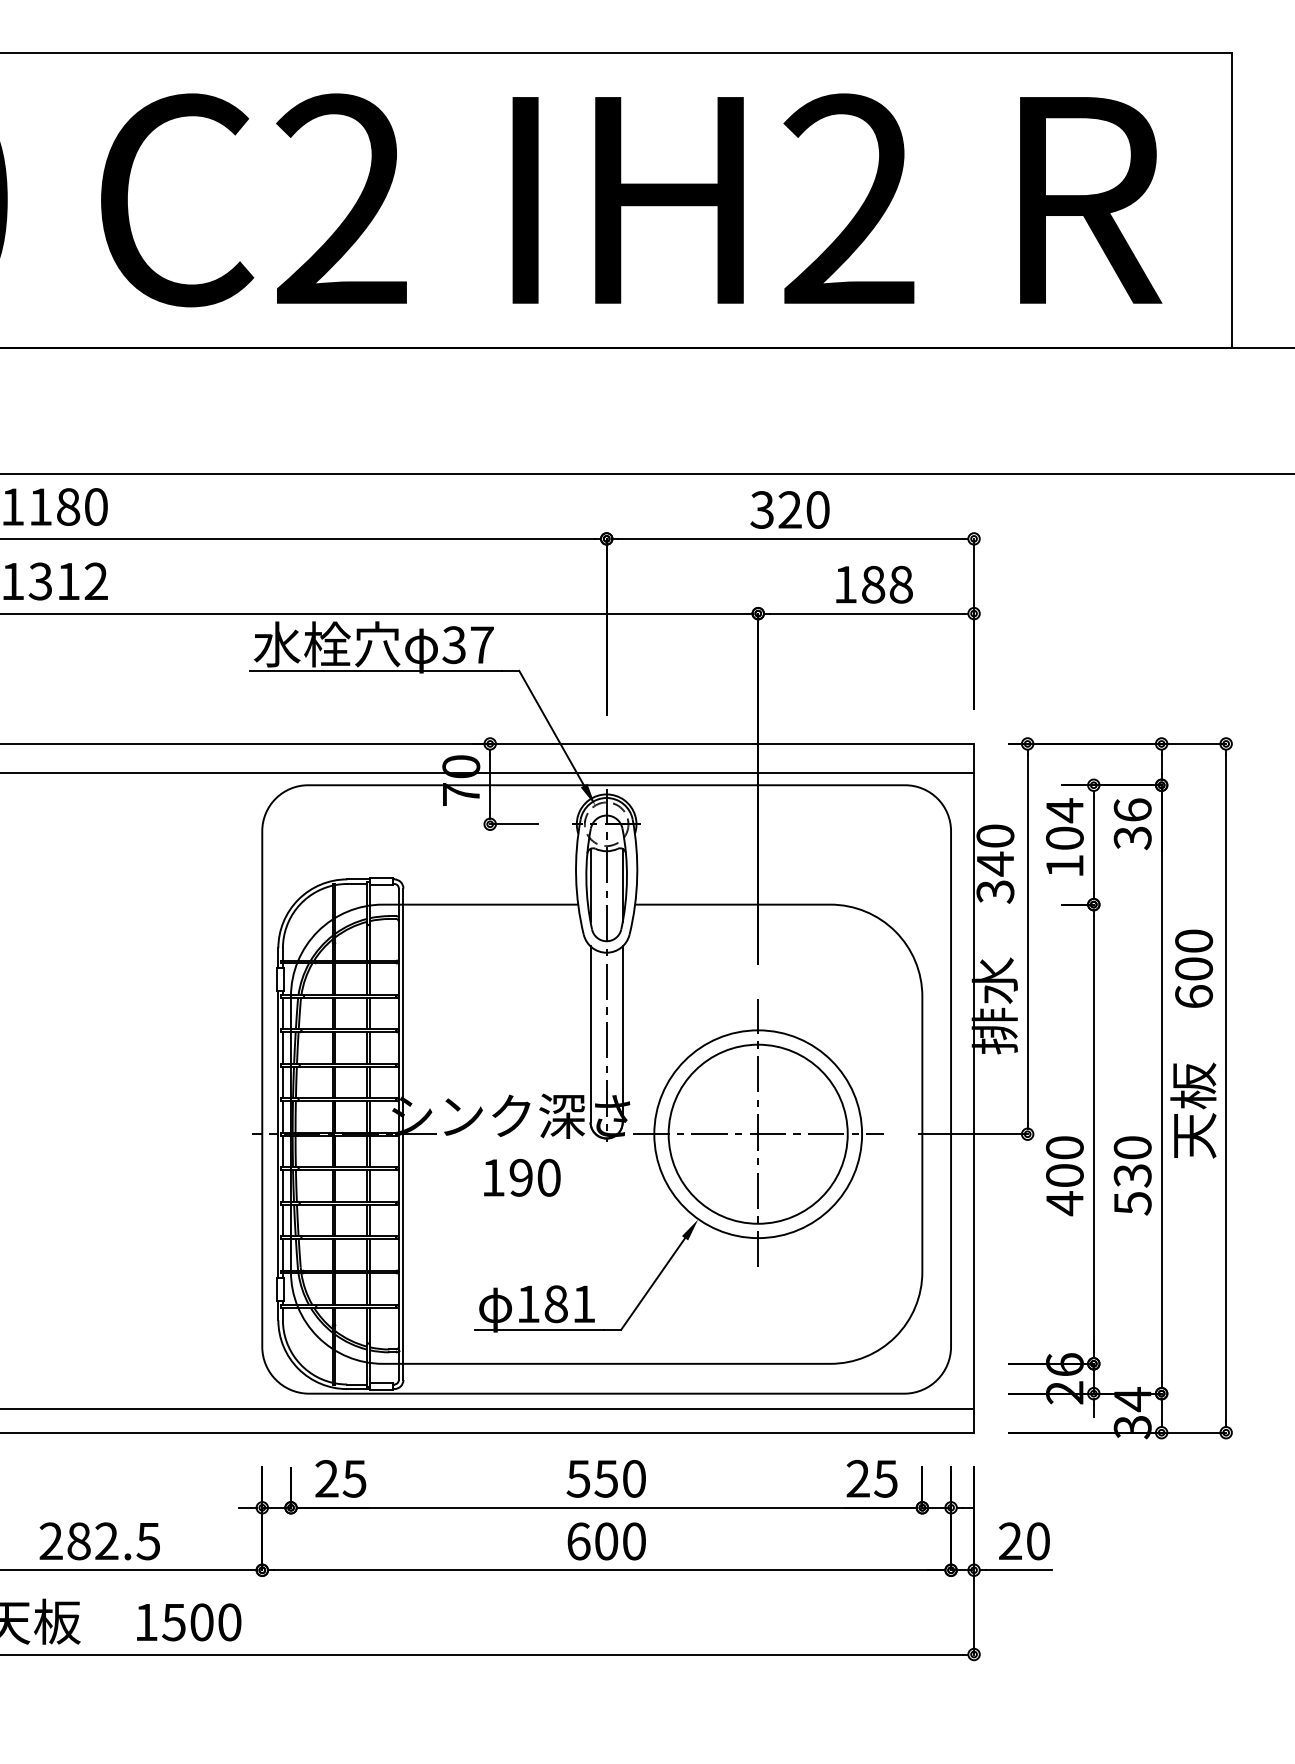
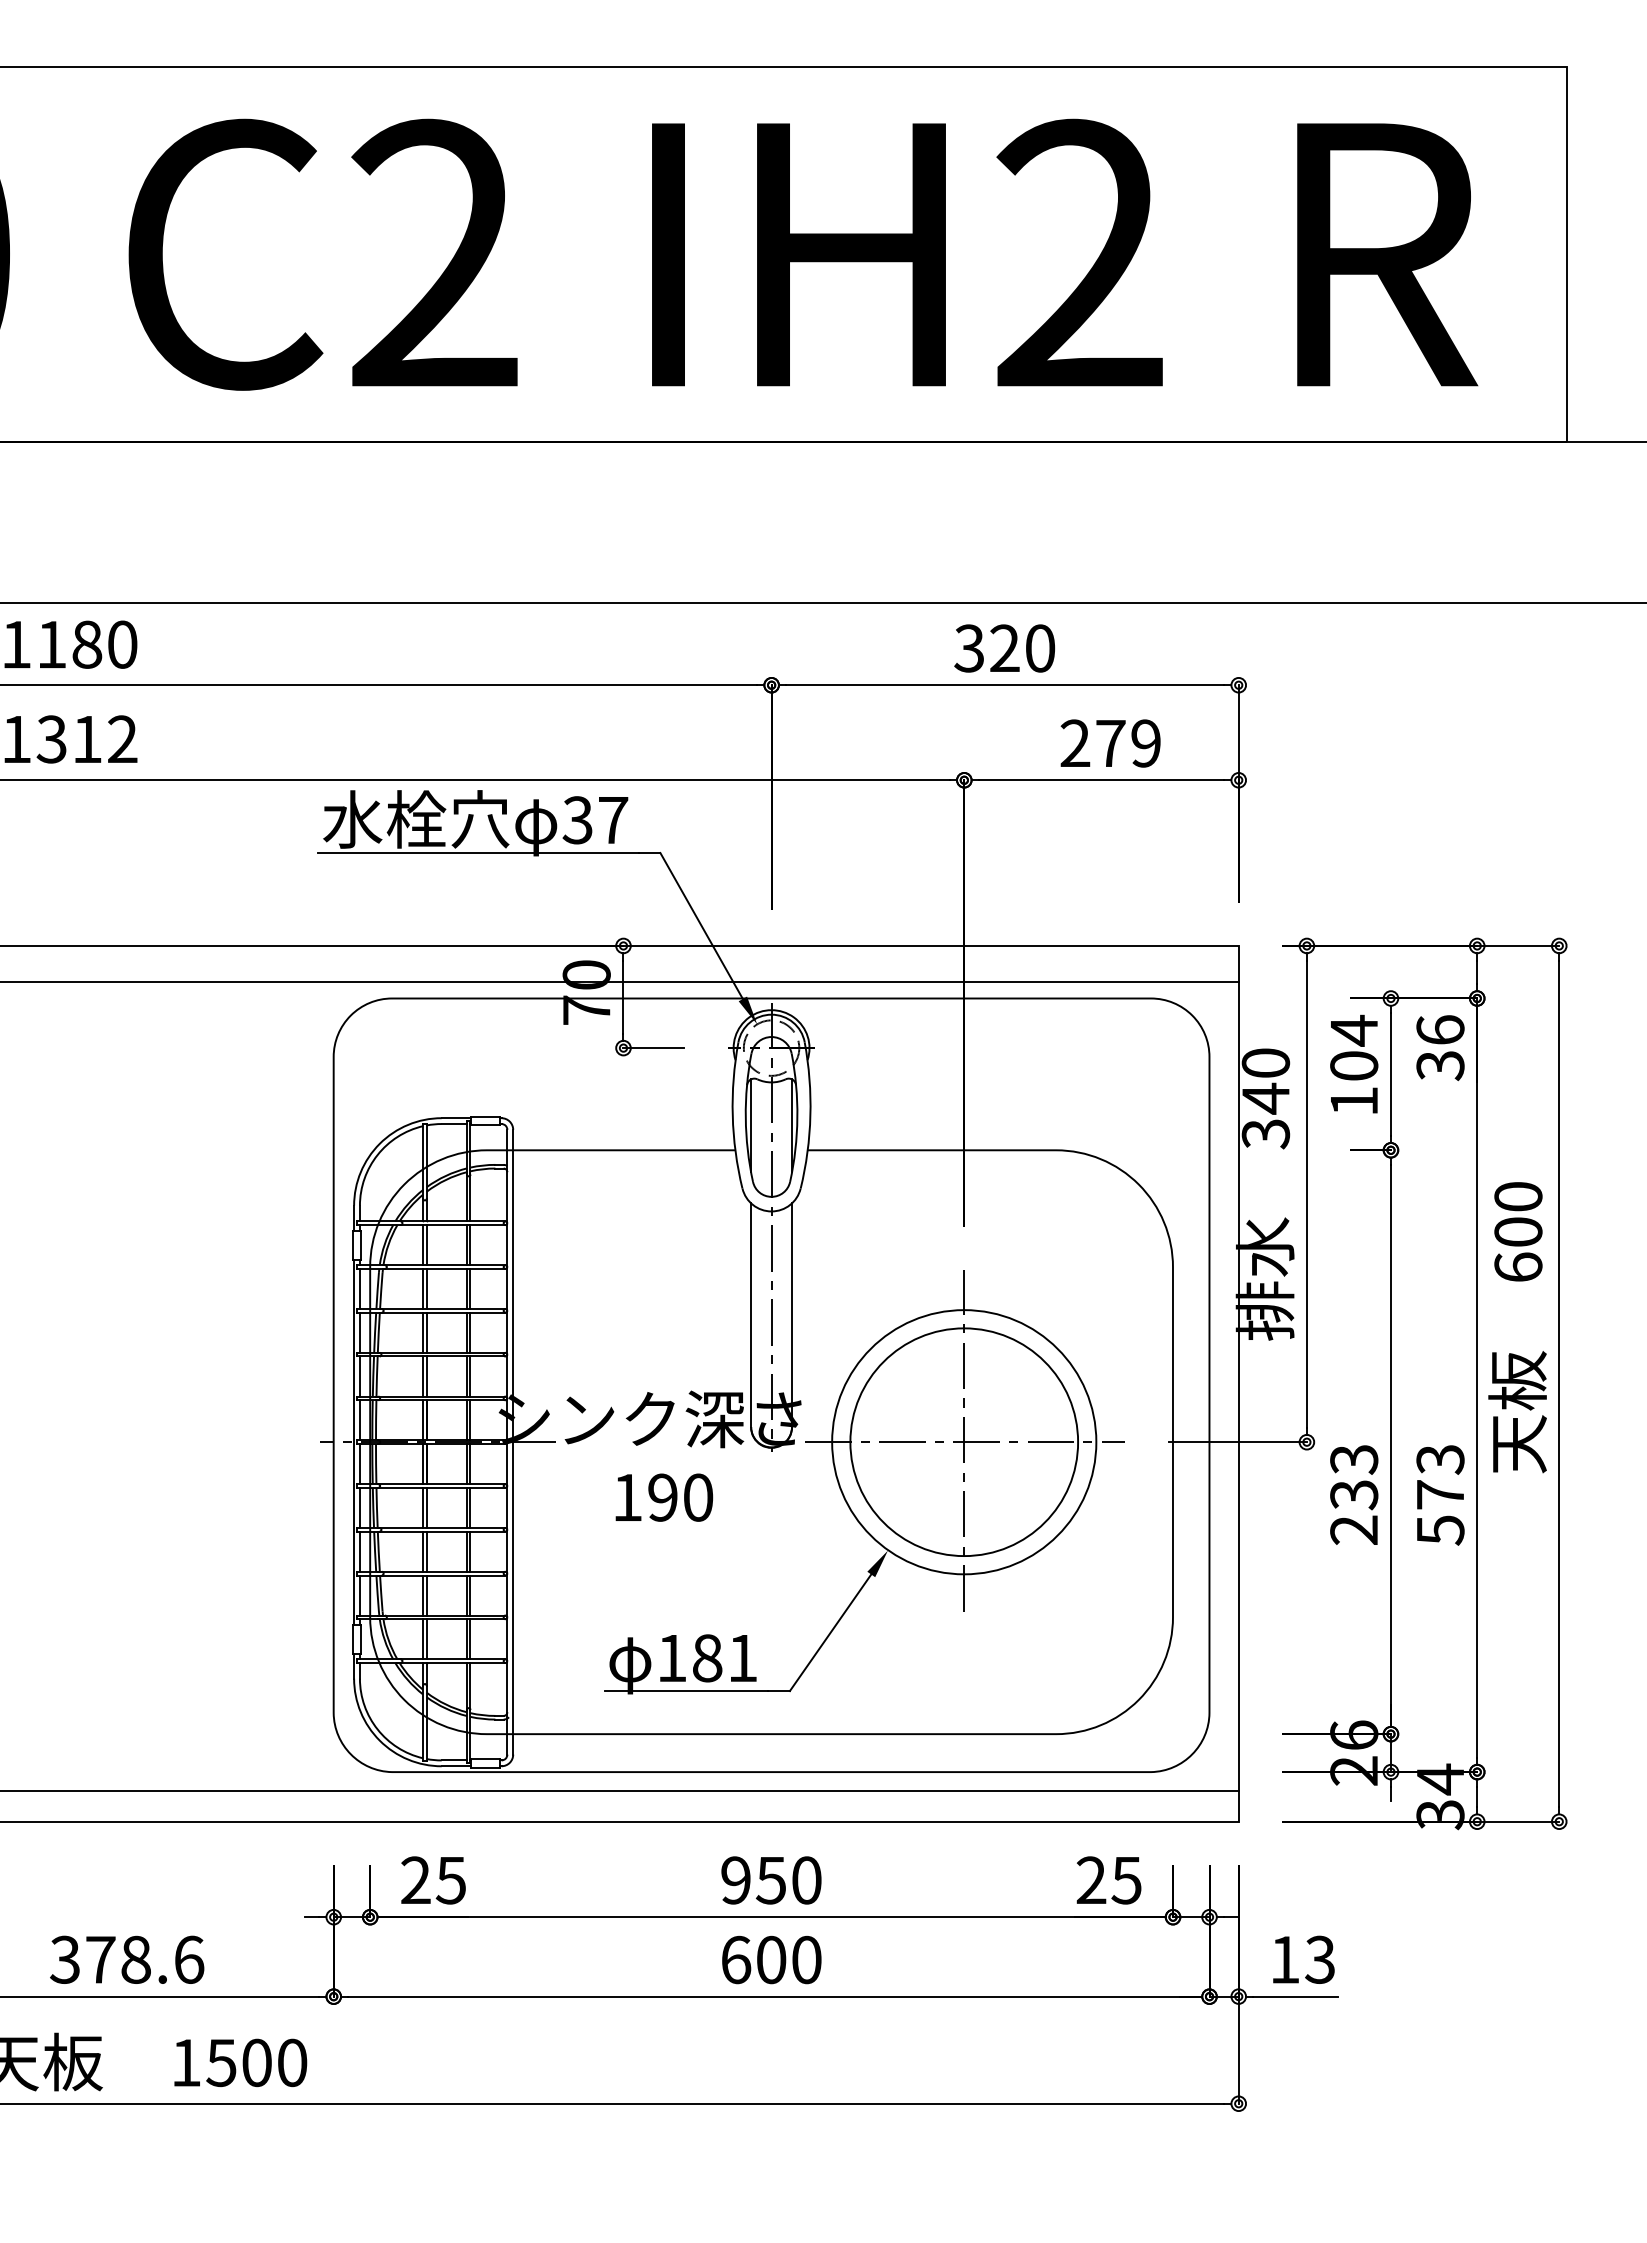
text: (873, 584) -> (1110, 743), 188 -> 279
text: (1132, 1161) -> (1440, 1476), 530 -> 573
text: (1064, 1176) -> (1353, 1495), 400 -> 233
text: (578, 1478) -> (735, 1879), 550 -> 950
text: (99, 1541) -> (126, 1960), 282.5 -> 378.6
text: (1024, 1541) -> (1302, 1960), 20 -> 13

